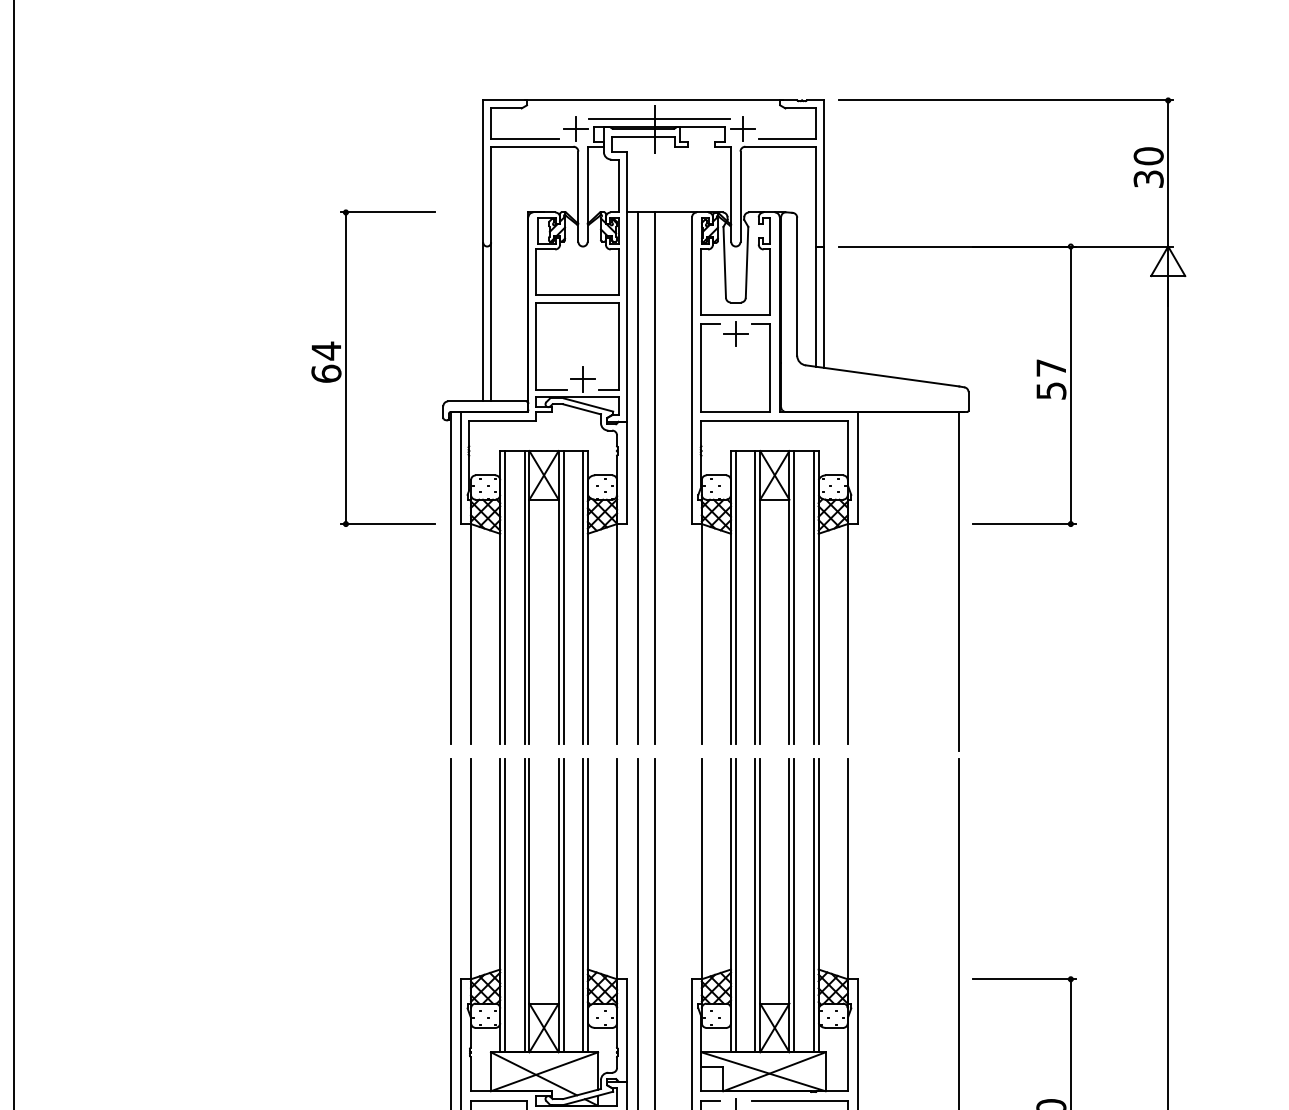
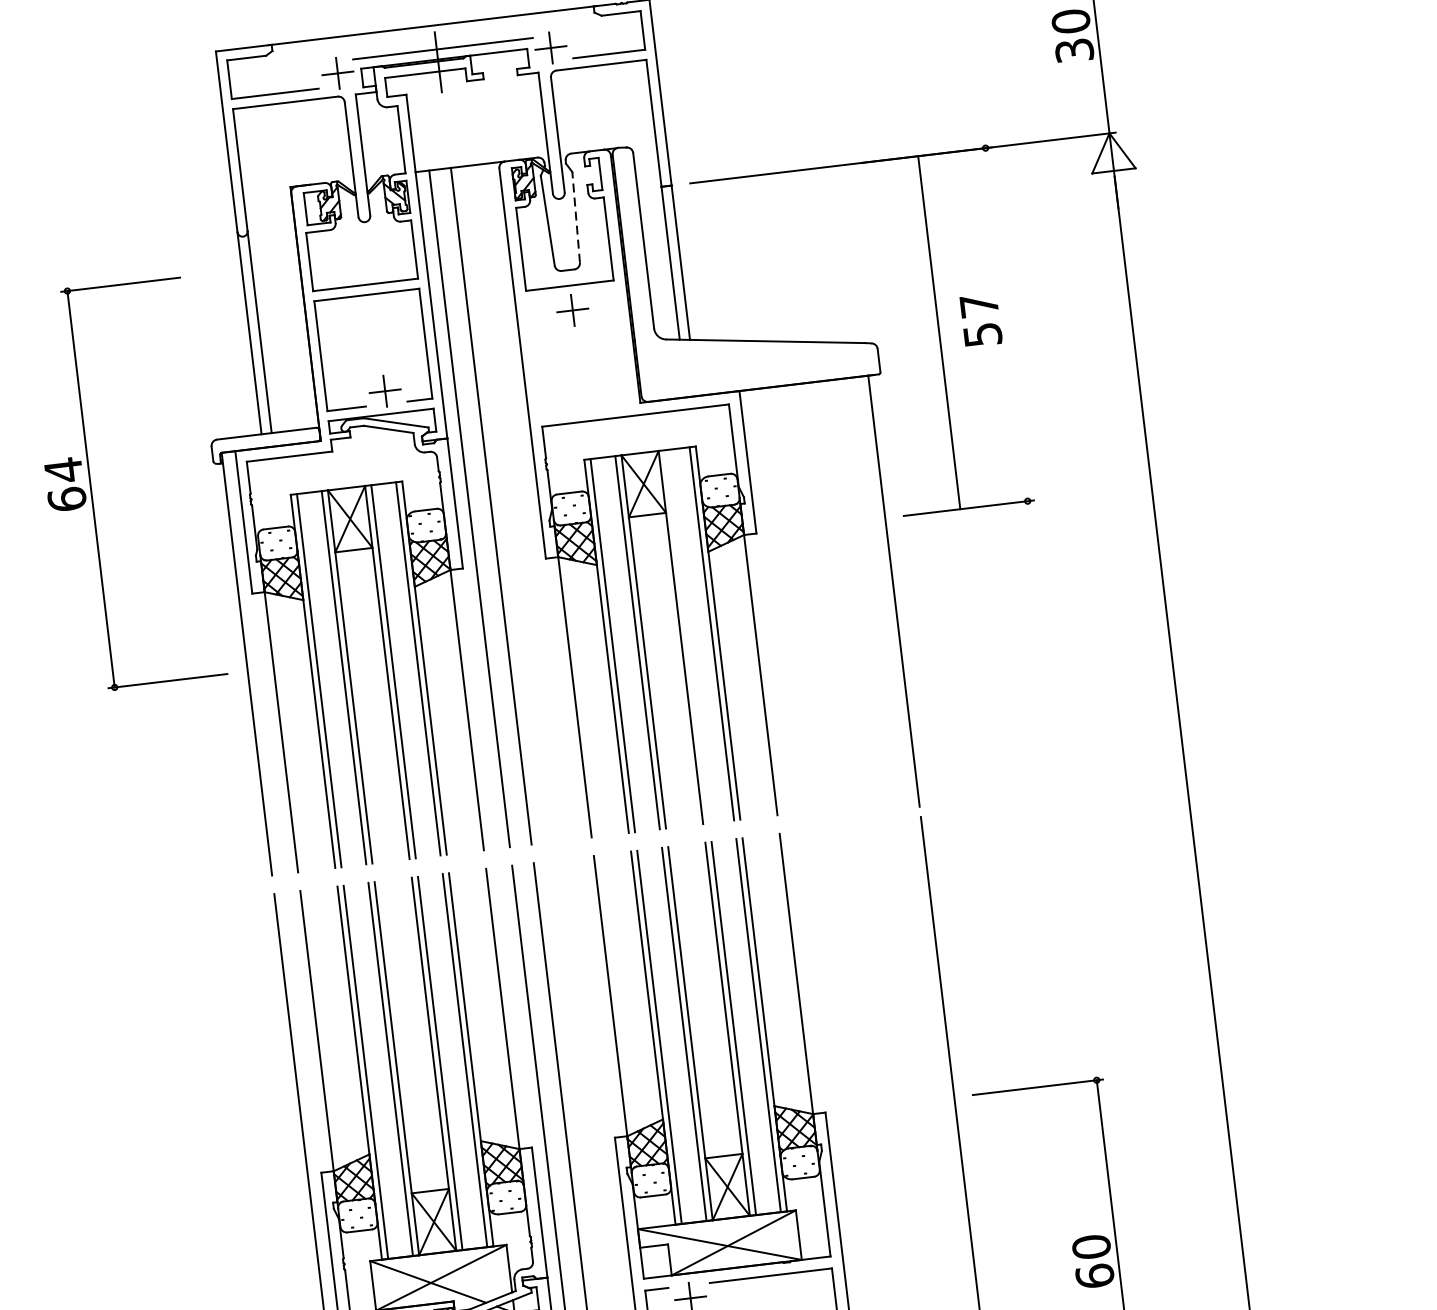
line: (747, 261) -> (576, 216), solid -> dashed
part: (346, 367) -> (91, 488), moved
part: (701, 367) -> (534, 358), removed
line: (1070, 385) -> (938, 333), moved
line: (794, 597) -> (687, 636), removed

